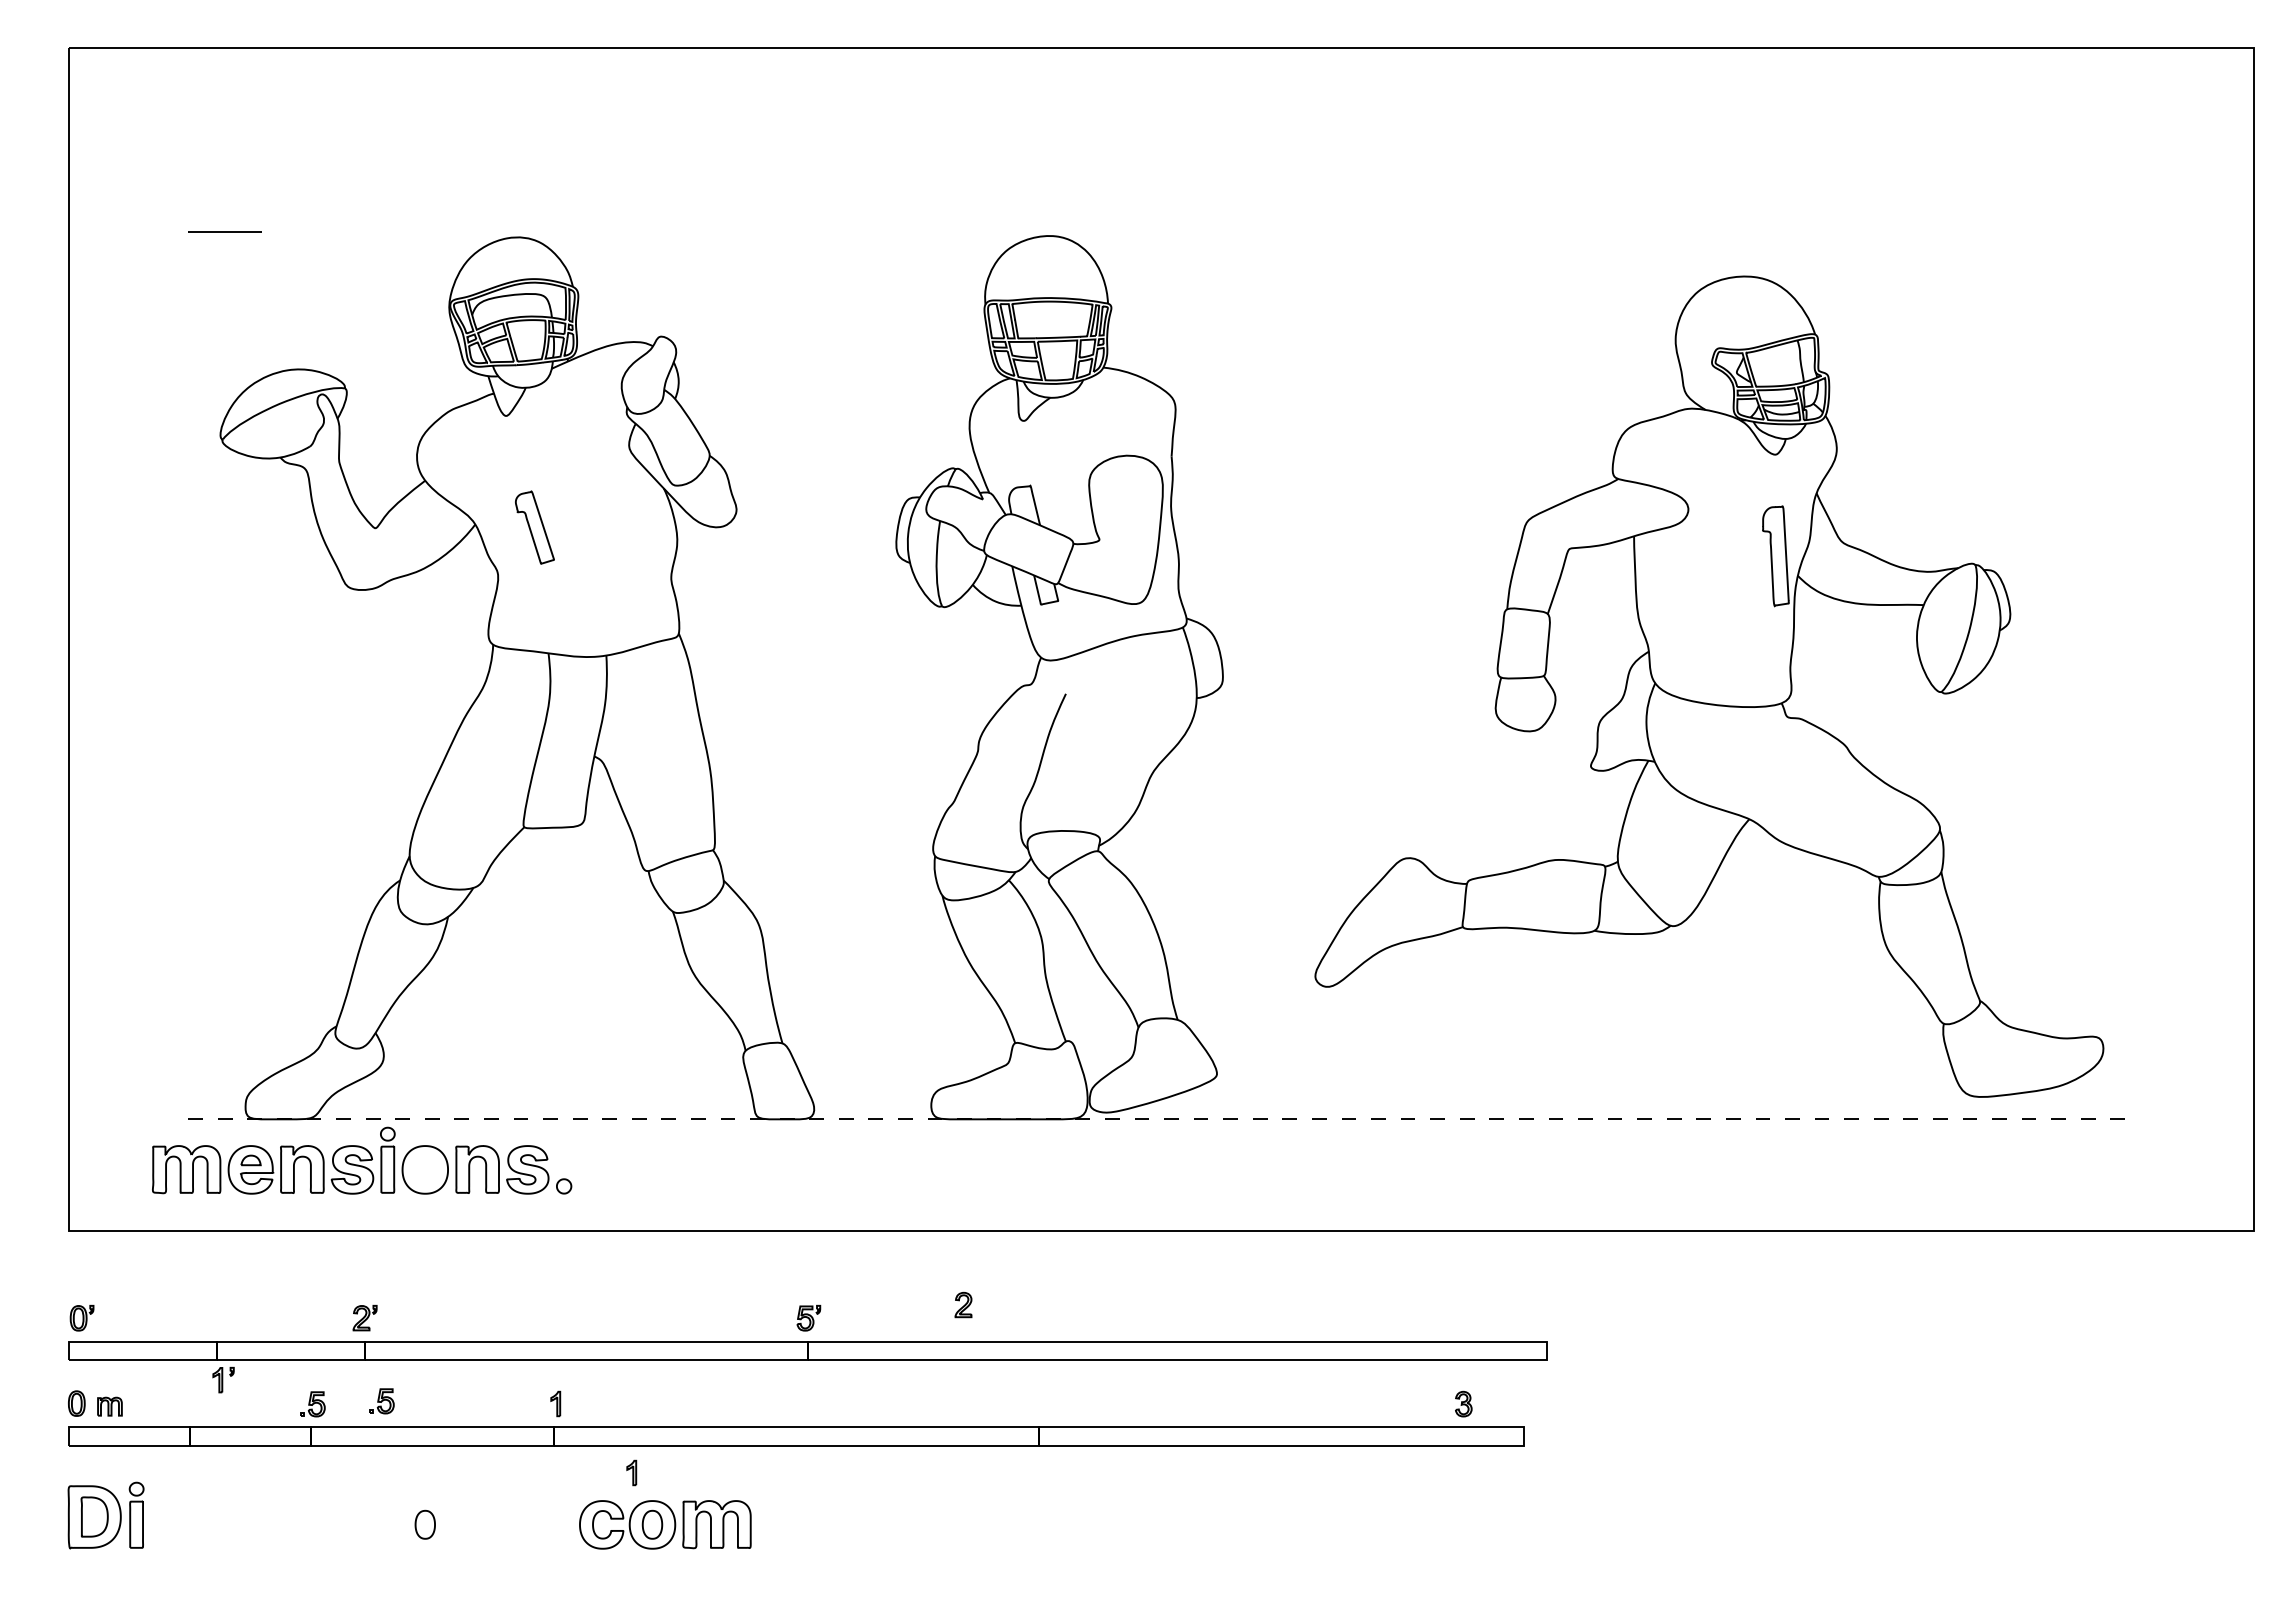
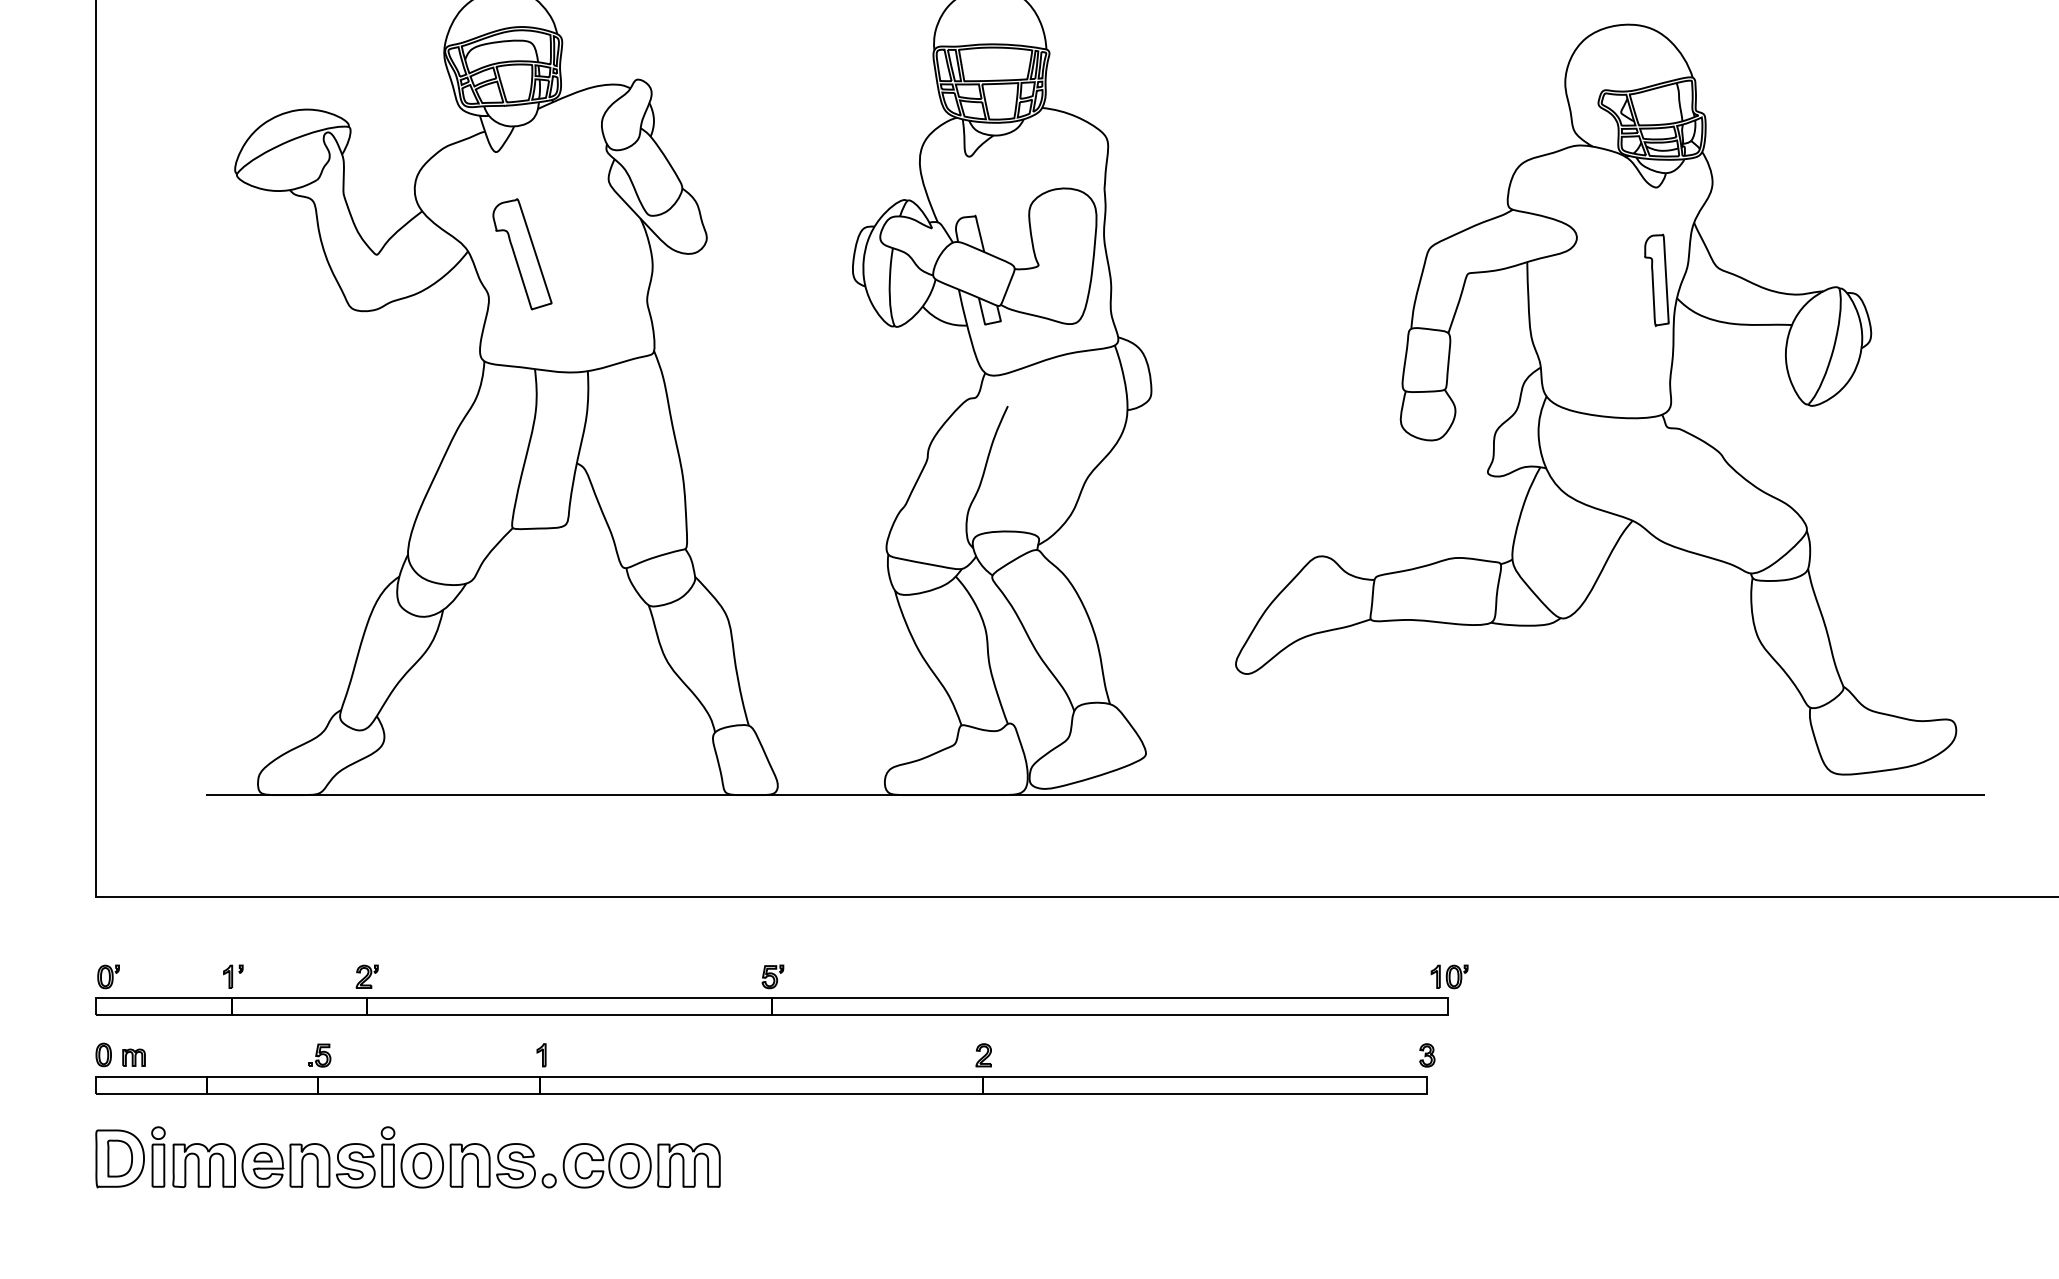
part: (534, 527) -> (522, 254), size x1.67
line: (1162, 1119) -> (1096, 795), dashed -> solid
part: (362, 1160) -> (364, 1157), moved
part: (963, 1304) -> (983, 1054), moved
part: (1548, 1317) -> (1449, 976), added
part: (223, 1379) -> (233, 976), moved
part: (381, 1401) -> (382, 1053), removed
part: (1463, 1403) -> (1427, 1054), moved
part: (631, 1472) -> (610, 1117), removed

